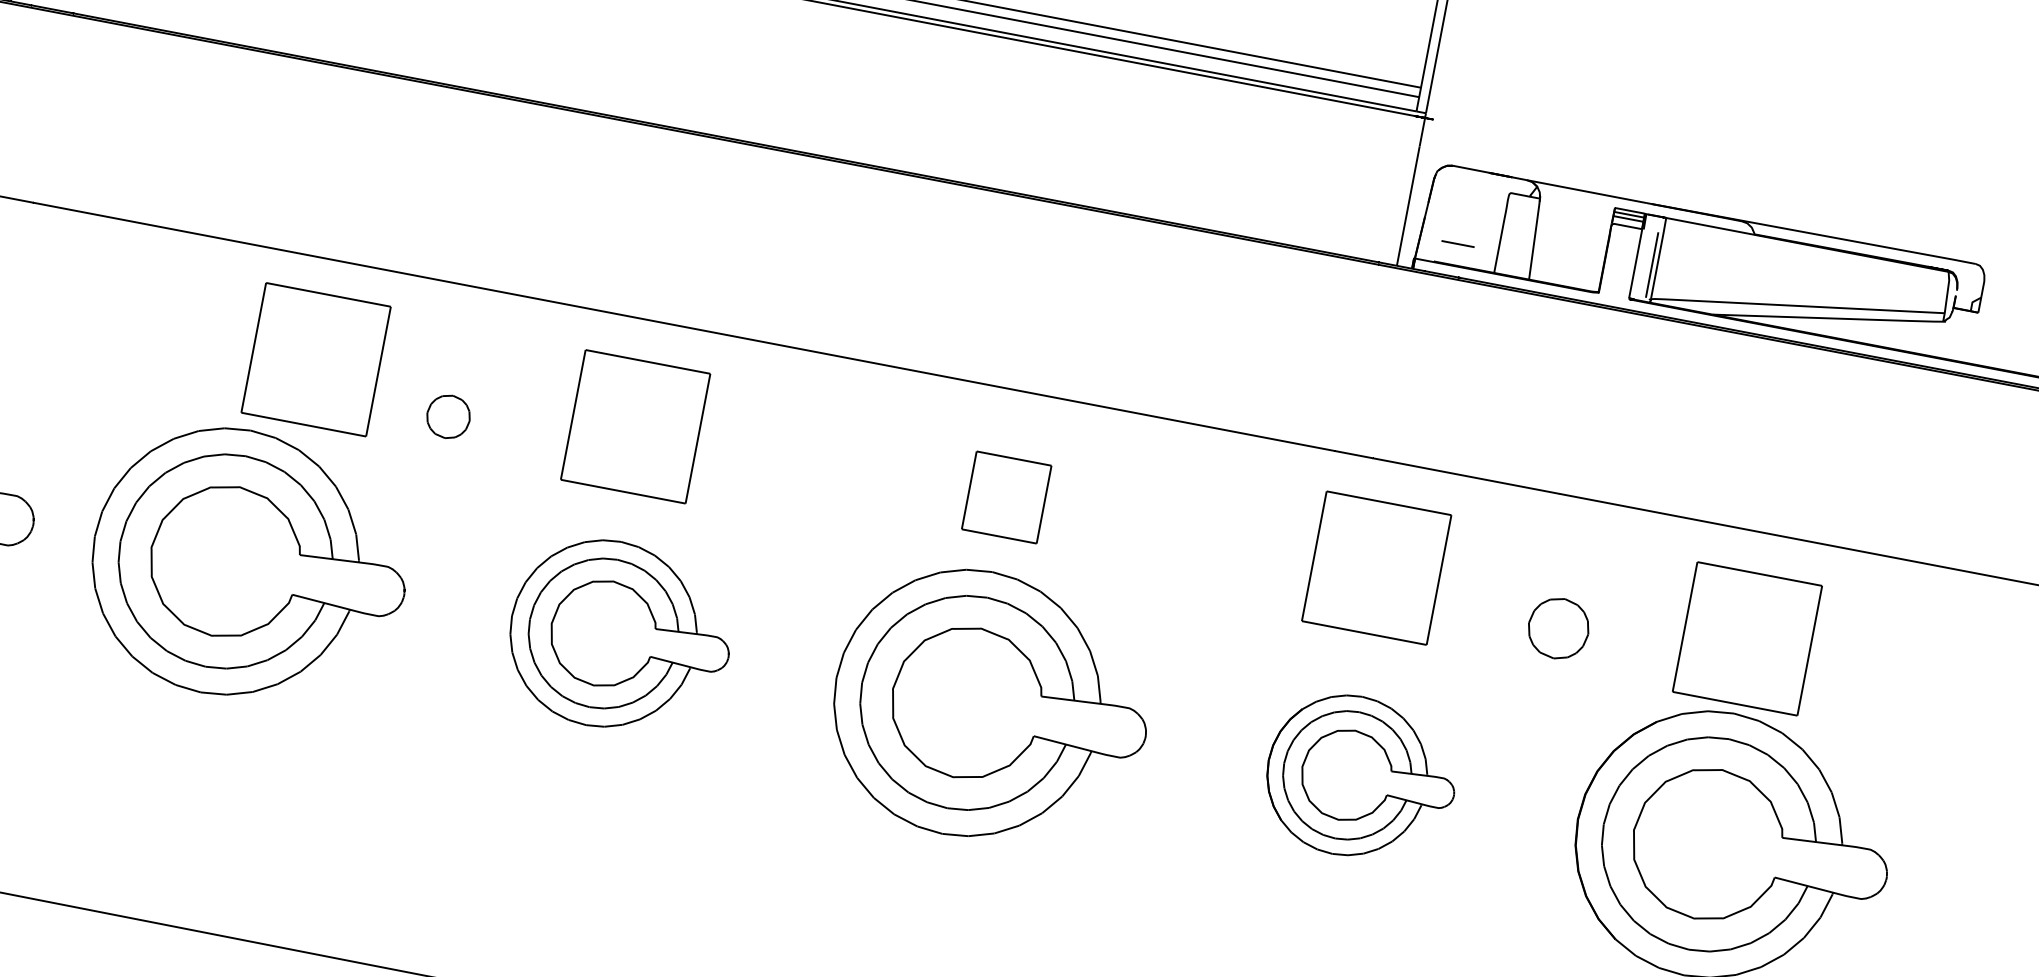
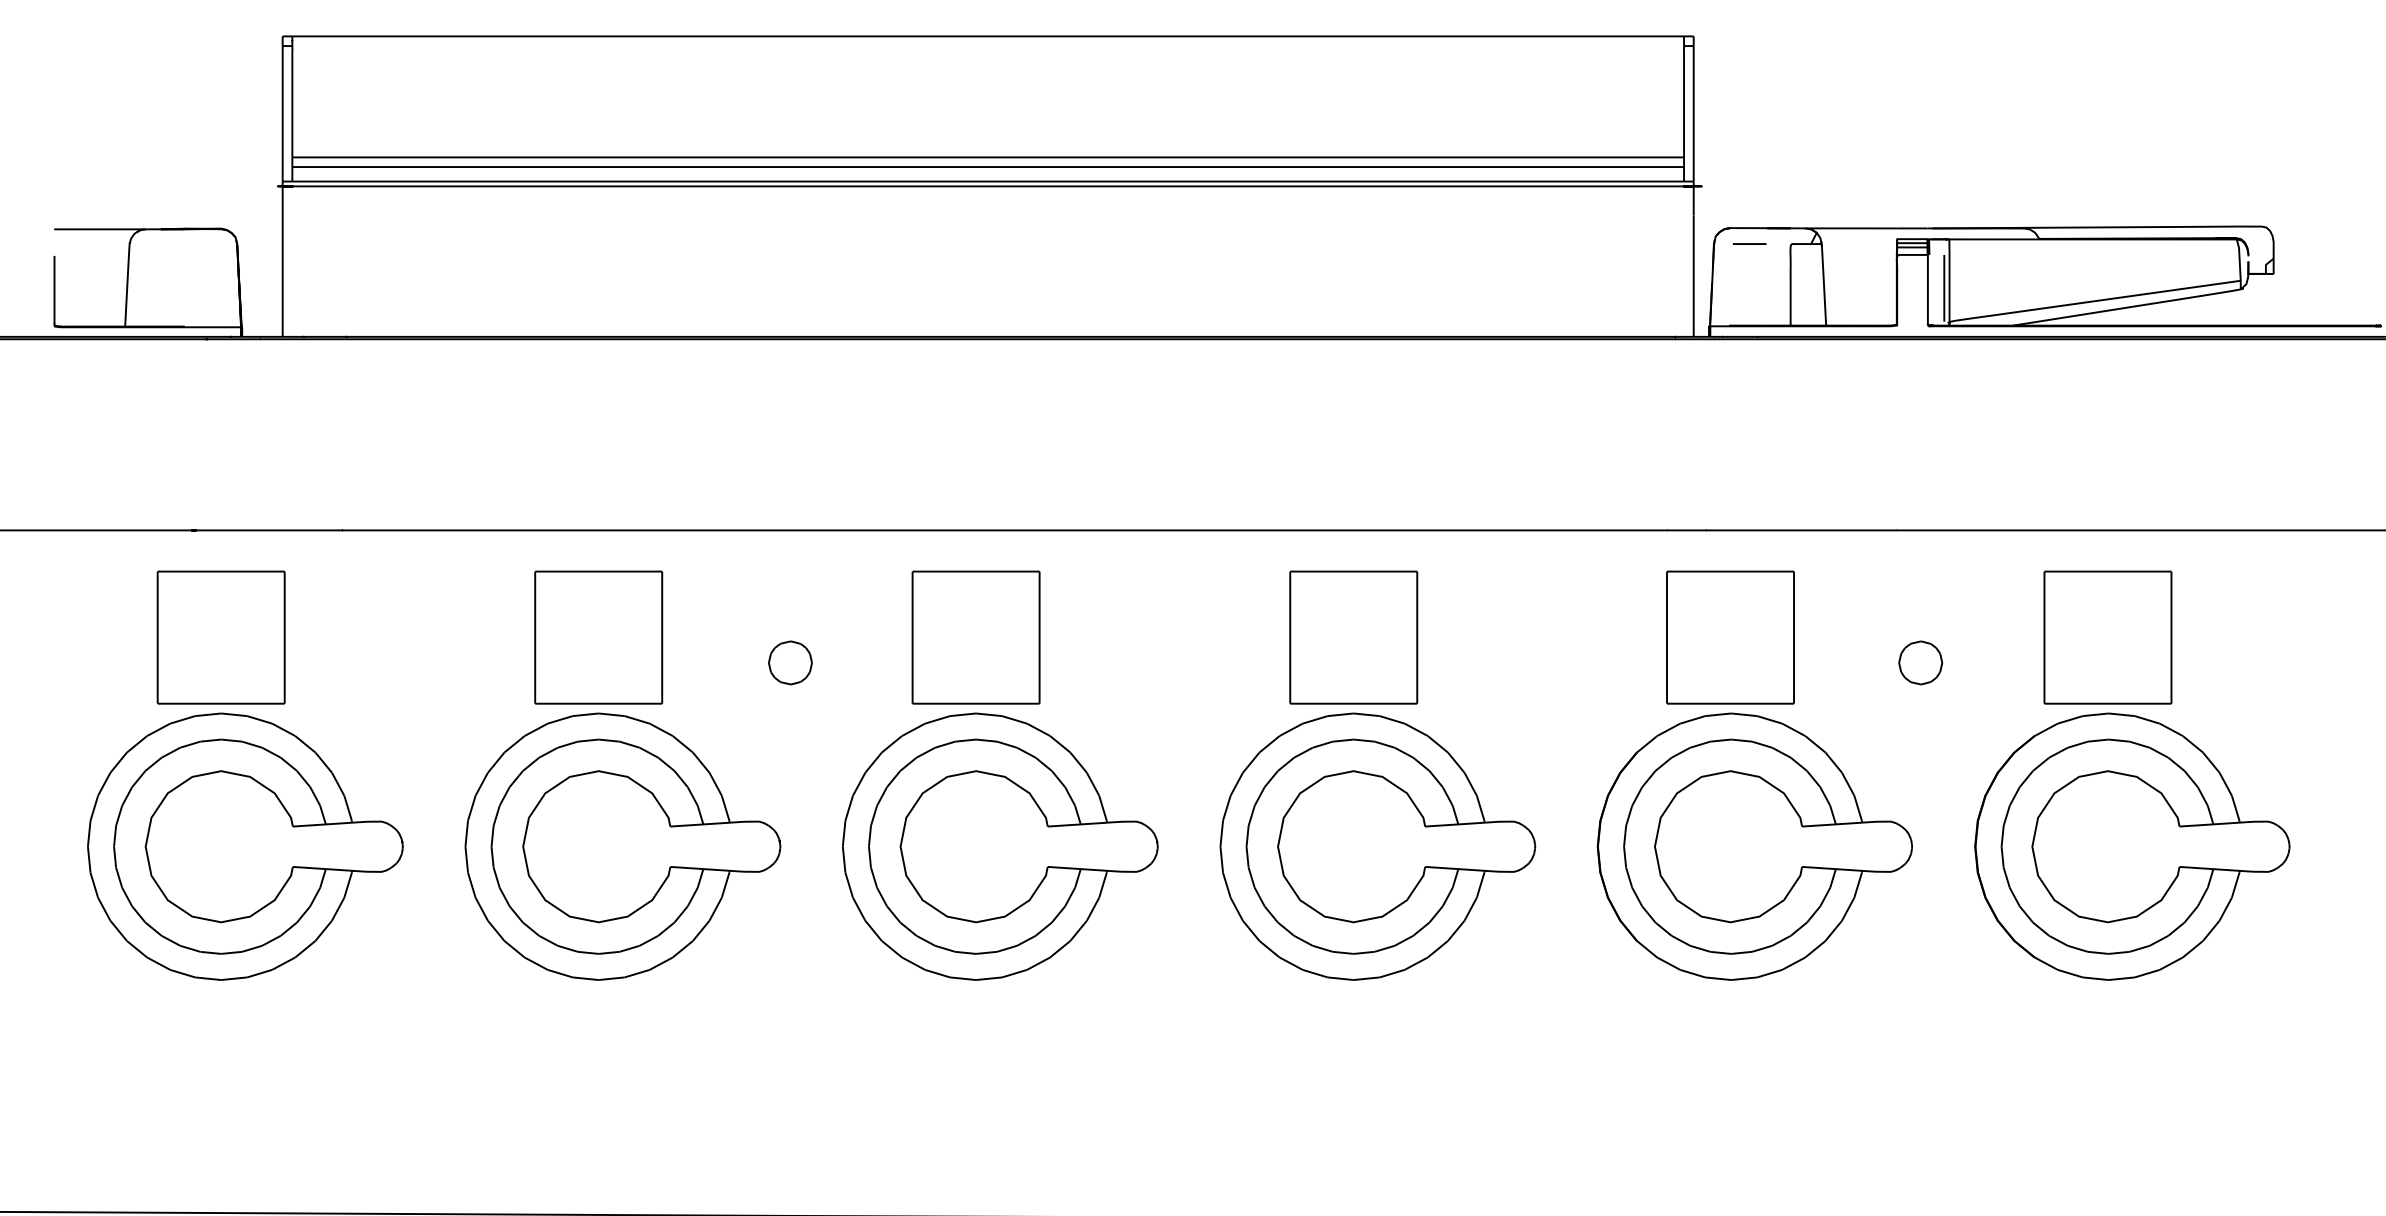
line: (1457, 243) -> (1749, 243), moved
part: (315, 359) -> (598, 637), moved
part: (1006, 497) -> (1353, 637), size x1.67
part: (1558, 628) -> (1920, 662), size x0.71
part: (620, 636) -> (1000, 846), size x1.43
part: (1361, 777) -> (1754, 846), size x1.67

